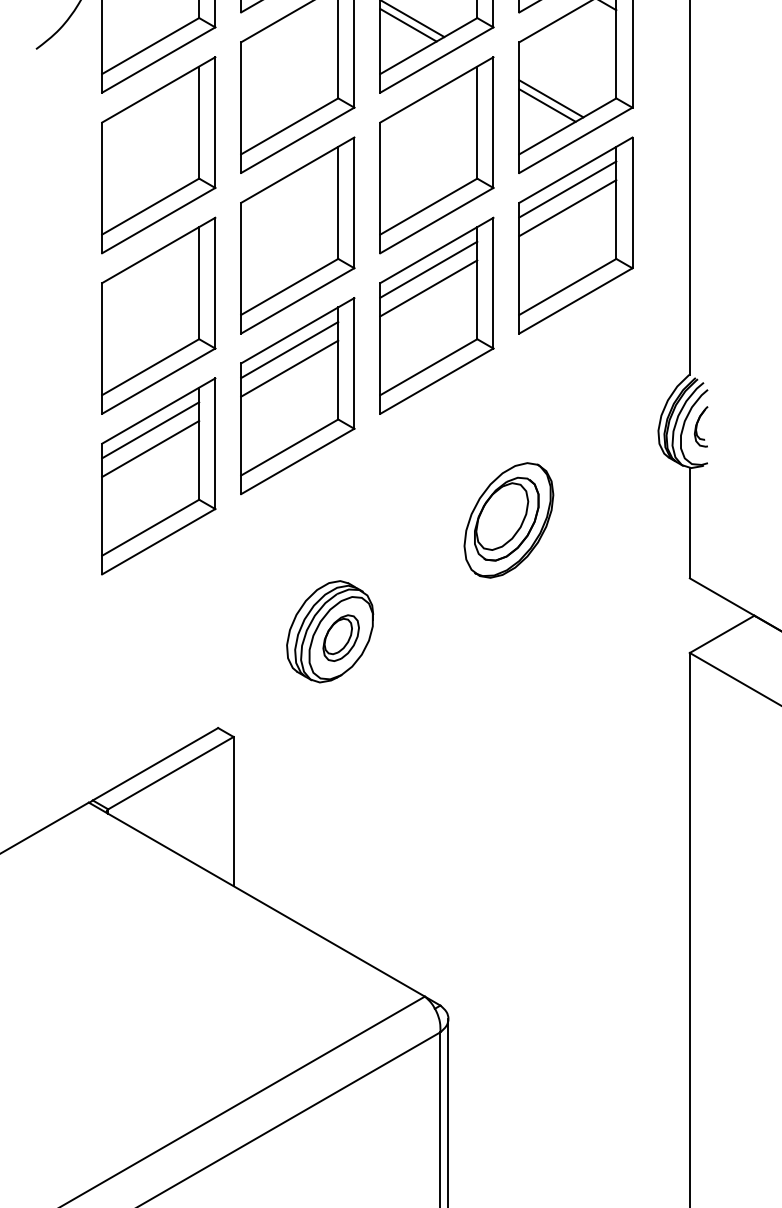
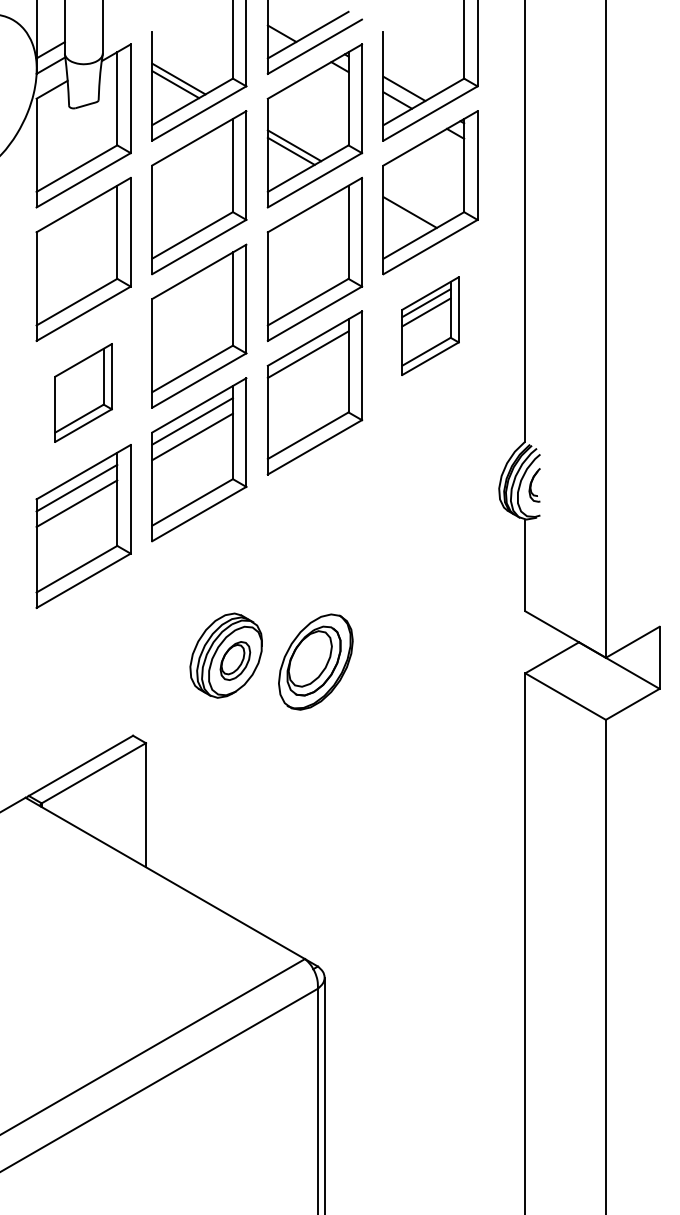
line: (546, 104) -> (406, 217), removed
part: (575, 234) -> (430, 325), size x0.6
line: (427, 287) -> (307, 369), removed
part: (158, 315) -> (83, 392), size x0.6
part: (508, 519) -> (315, 661), moved

